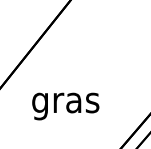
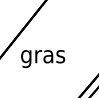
text: (66, 105) -> (43, 58), moved

